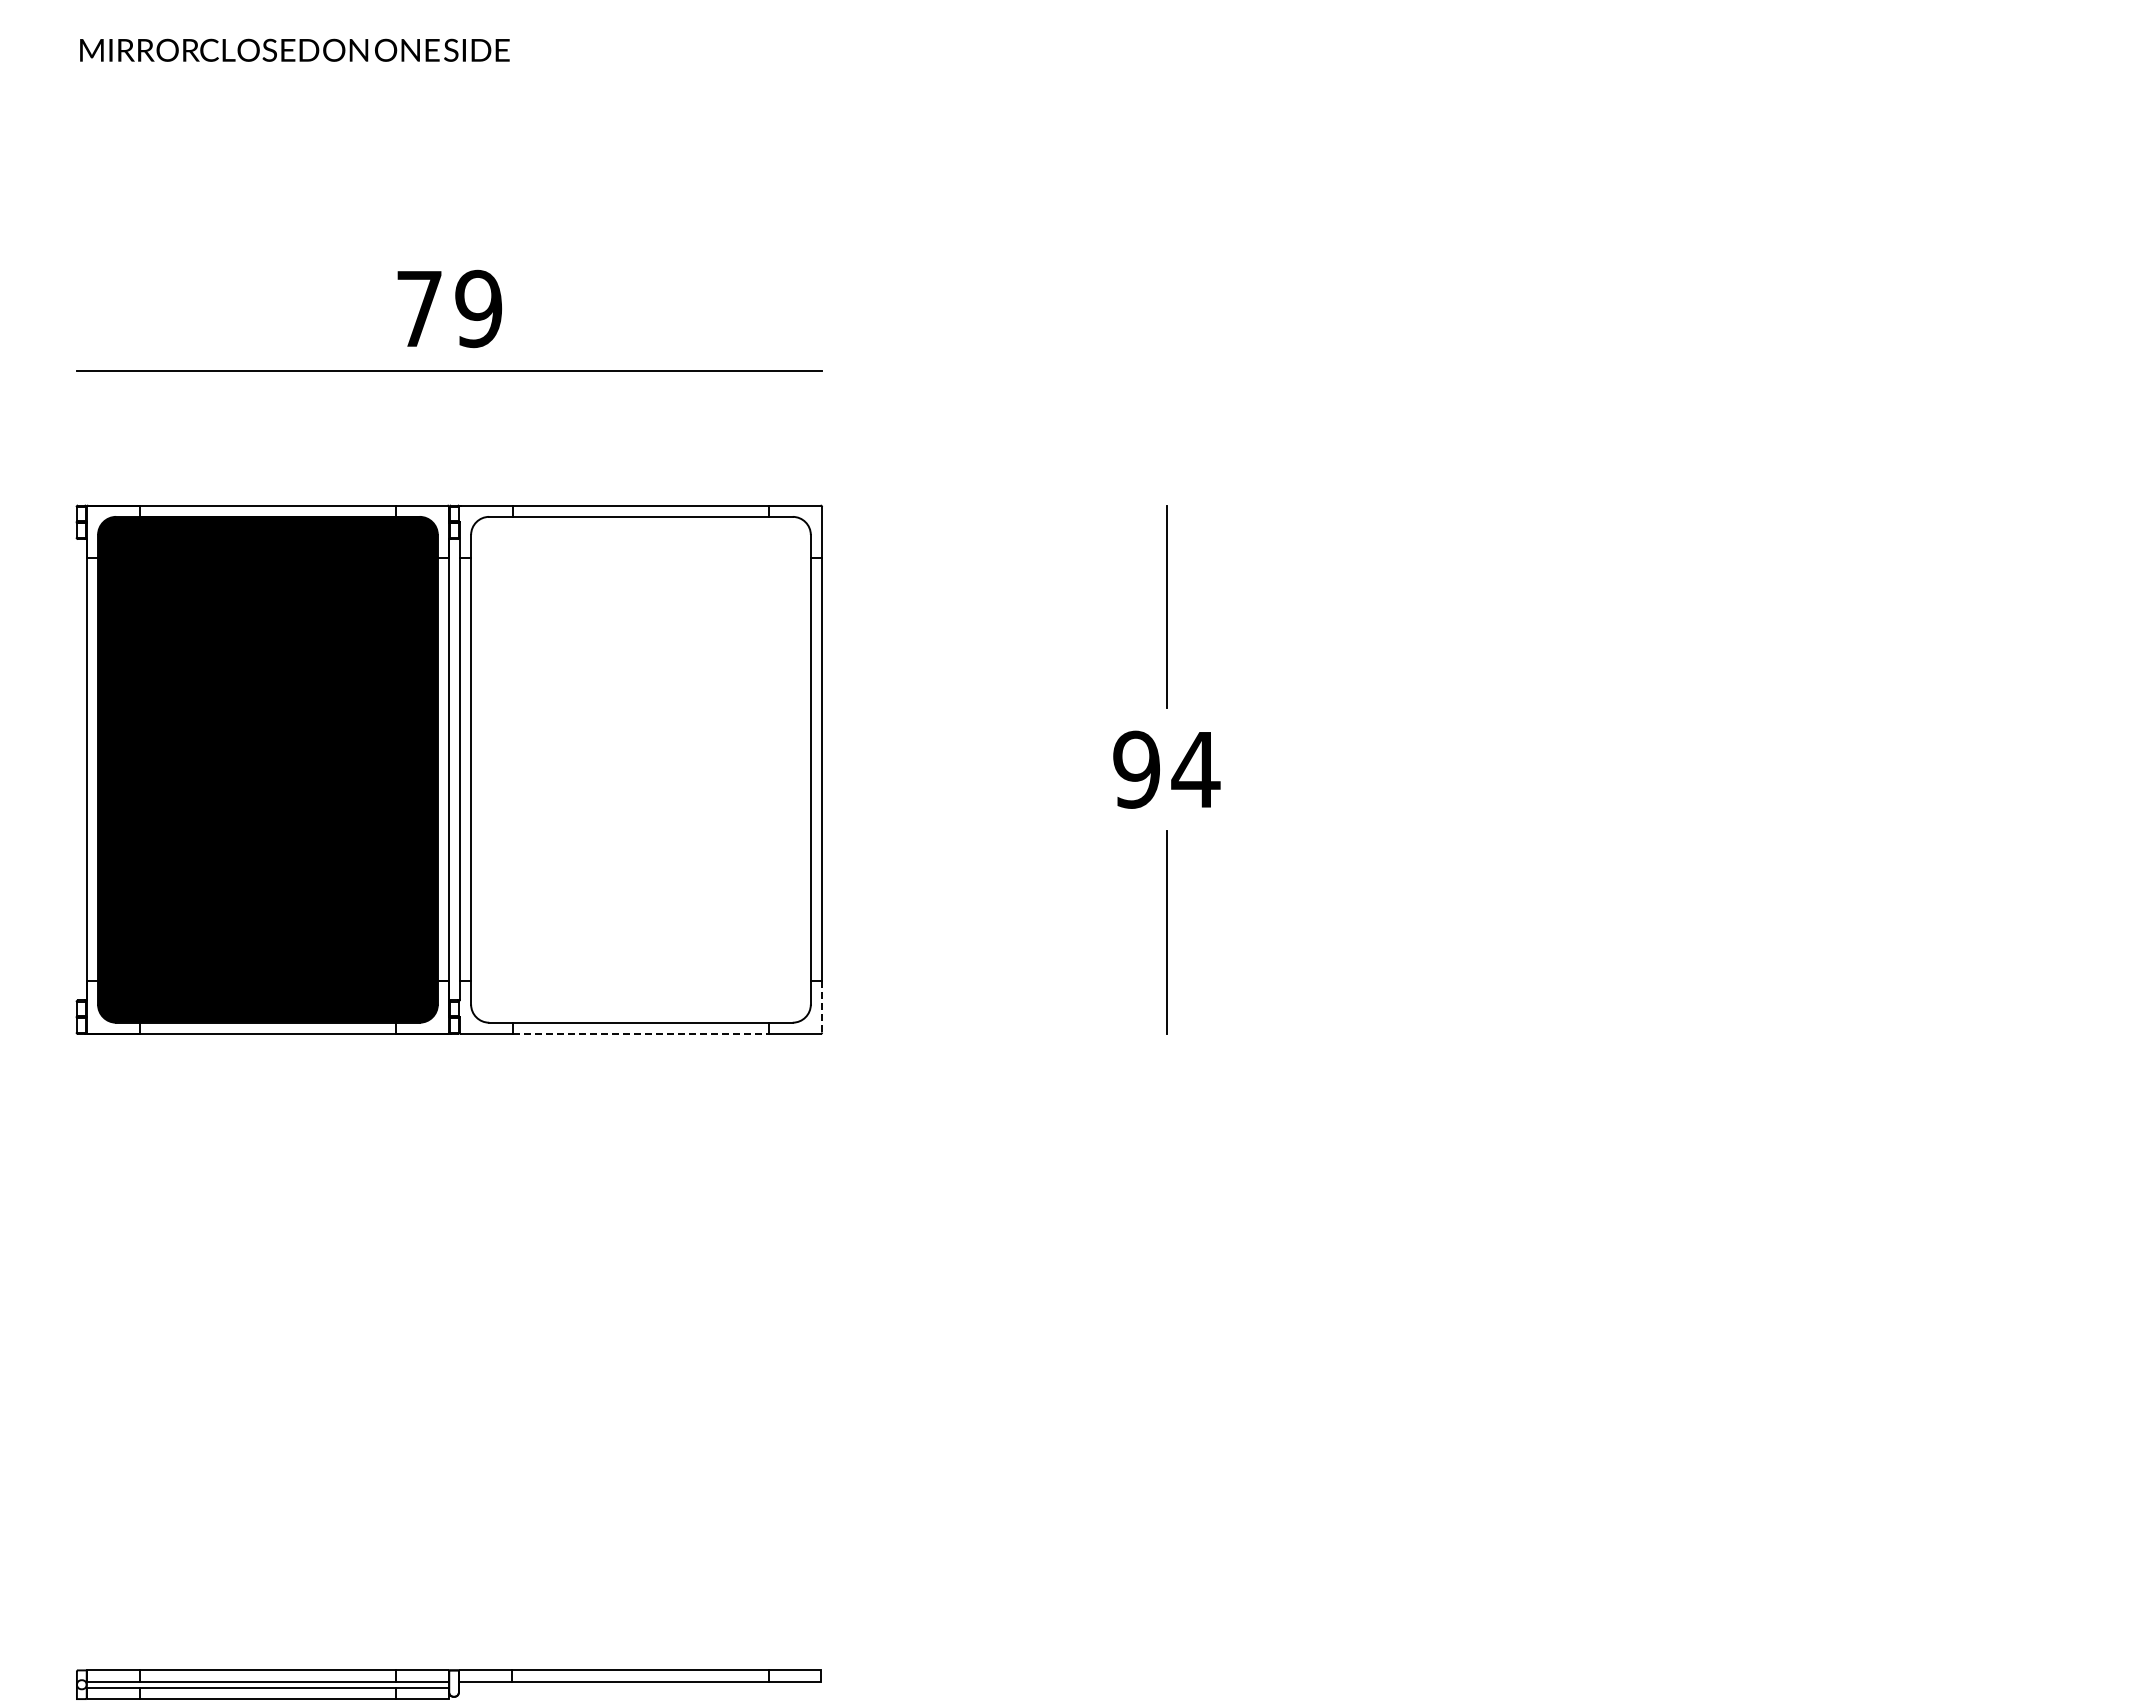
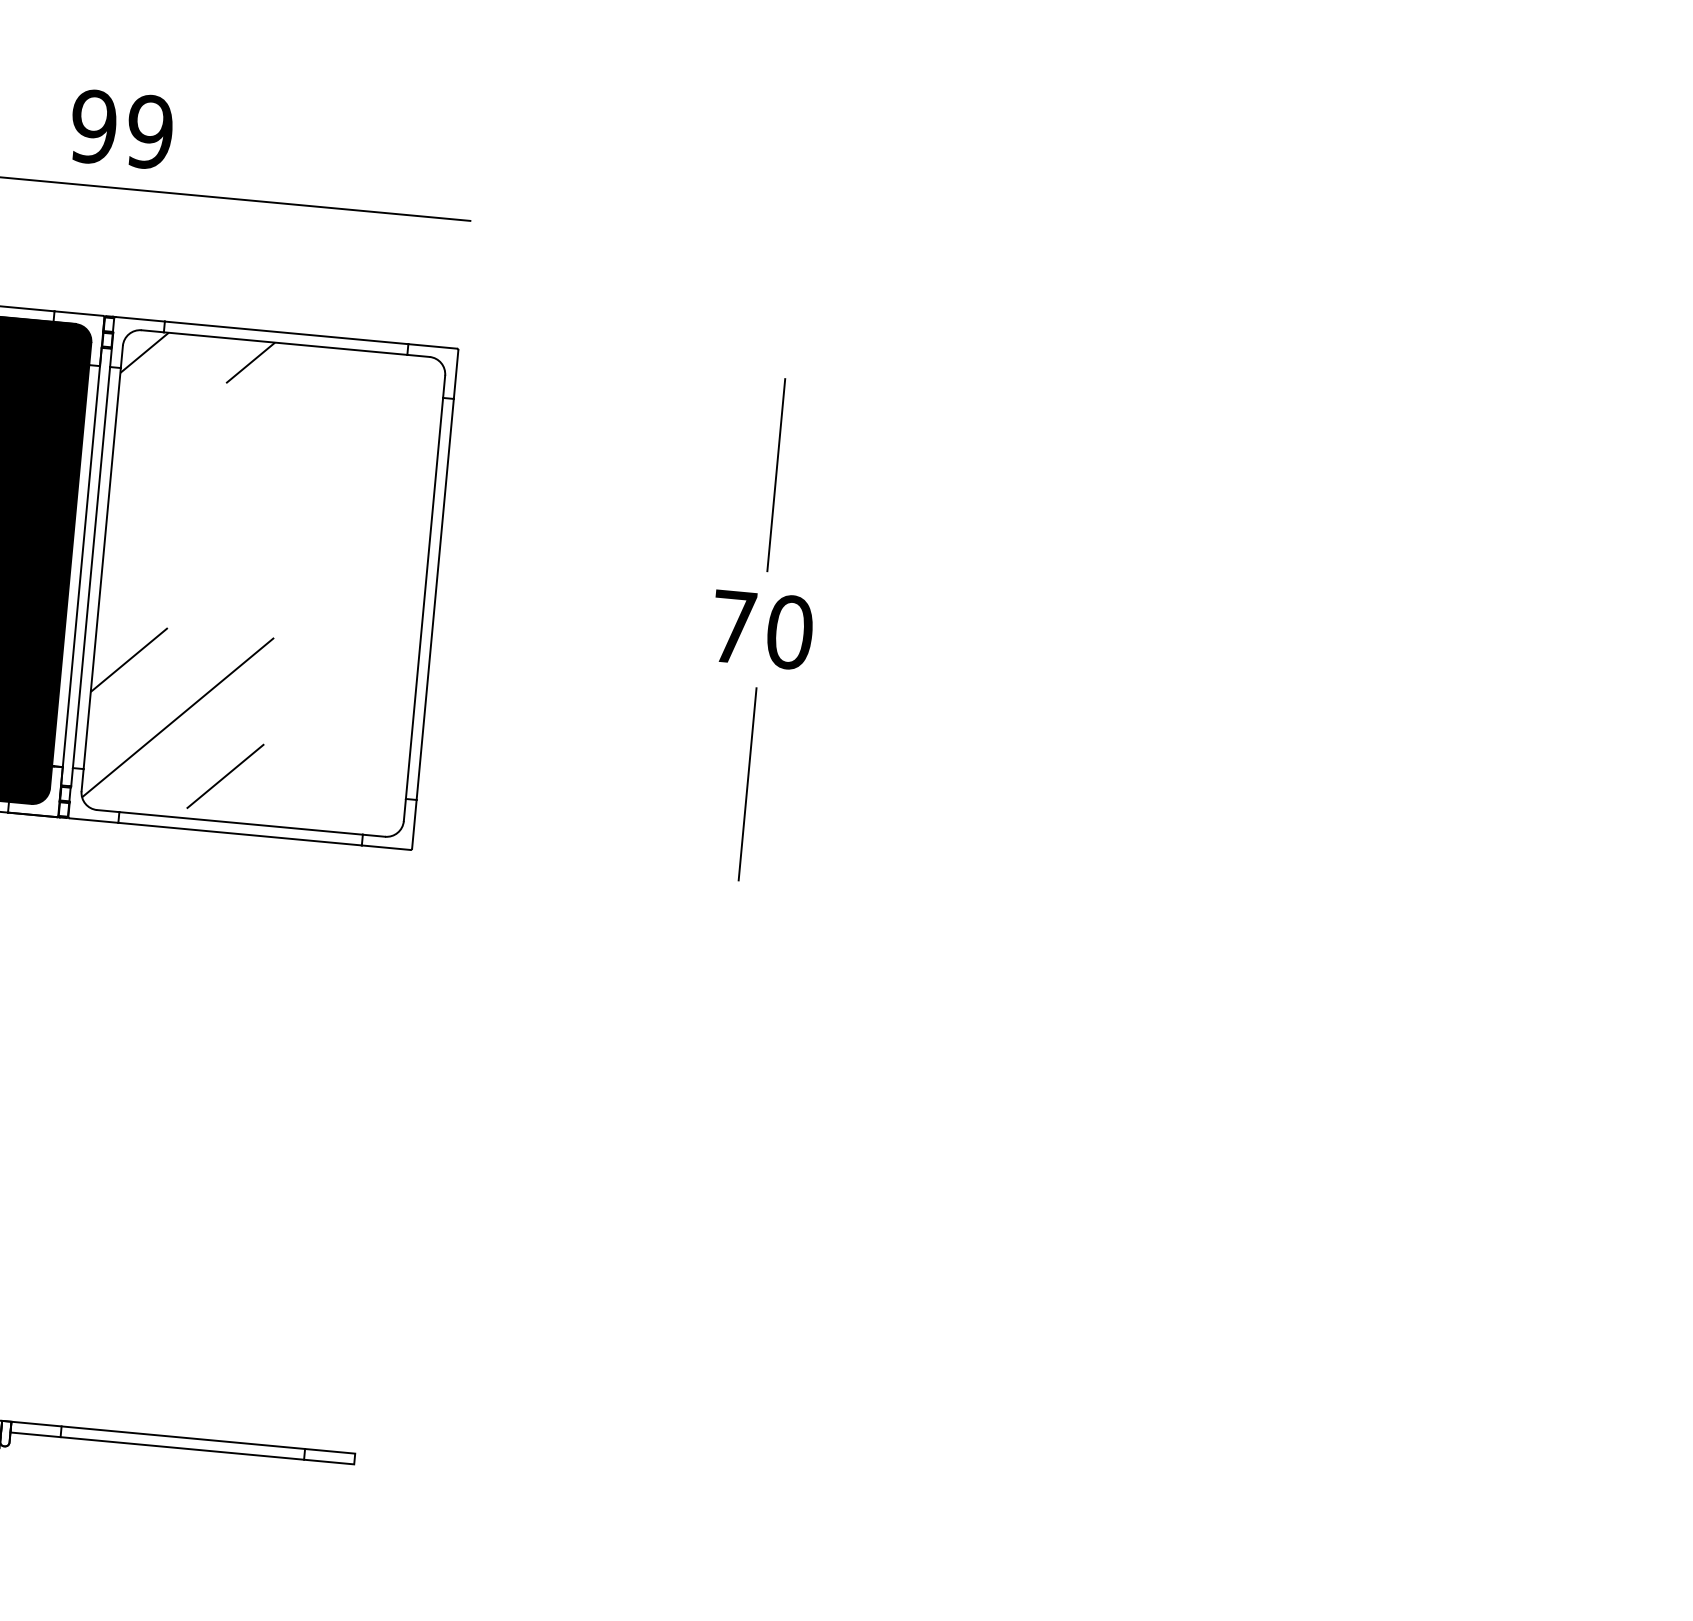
text: (419, 308) -> (93, 126), 79 -> 99
hatch: (564, 764) -> (191, 571), added
text: (1166, 769) -> (761, 629), 94 -> 70
line: (822, 1006) -> (414, 824), dashed -> solid
line: (641, 1034) -> (240, 834), dashed -> solid

